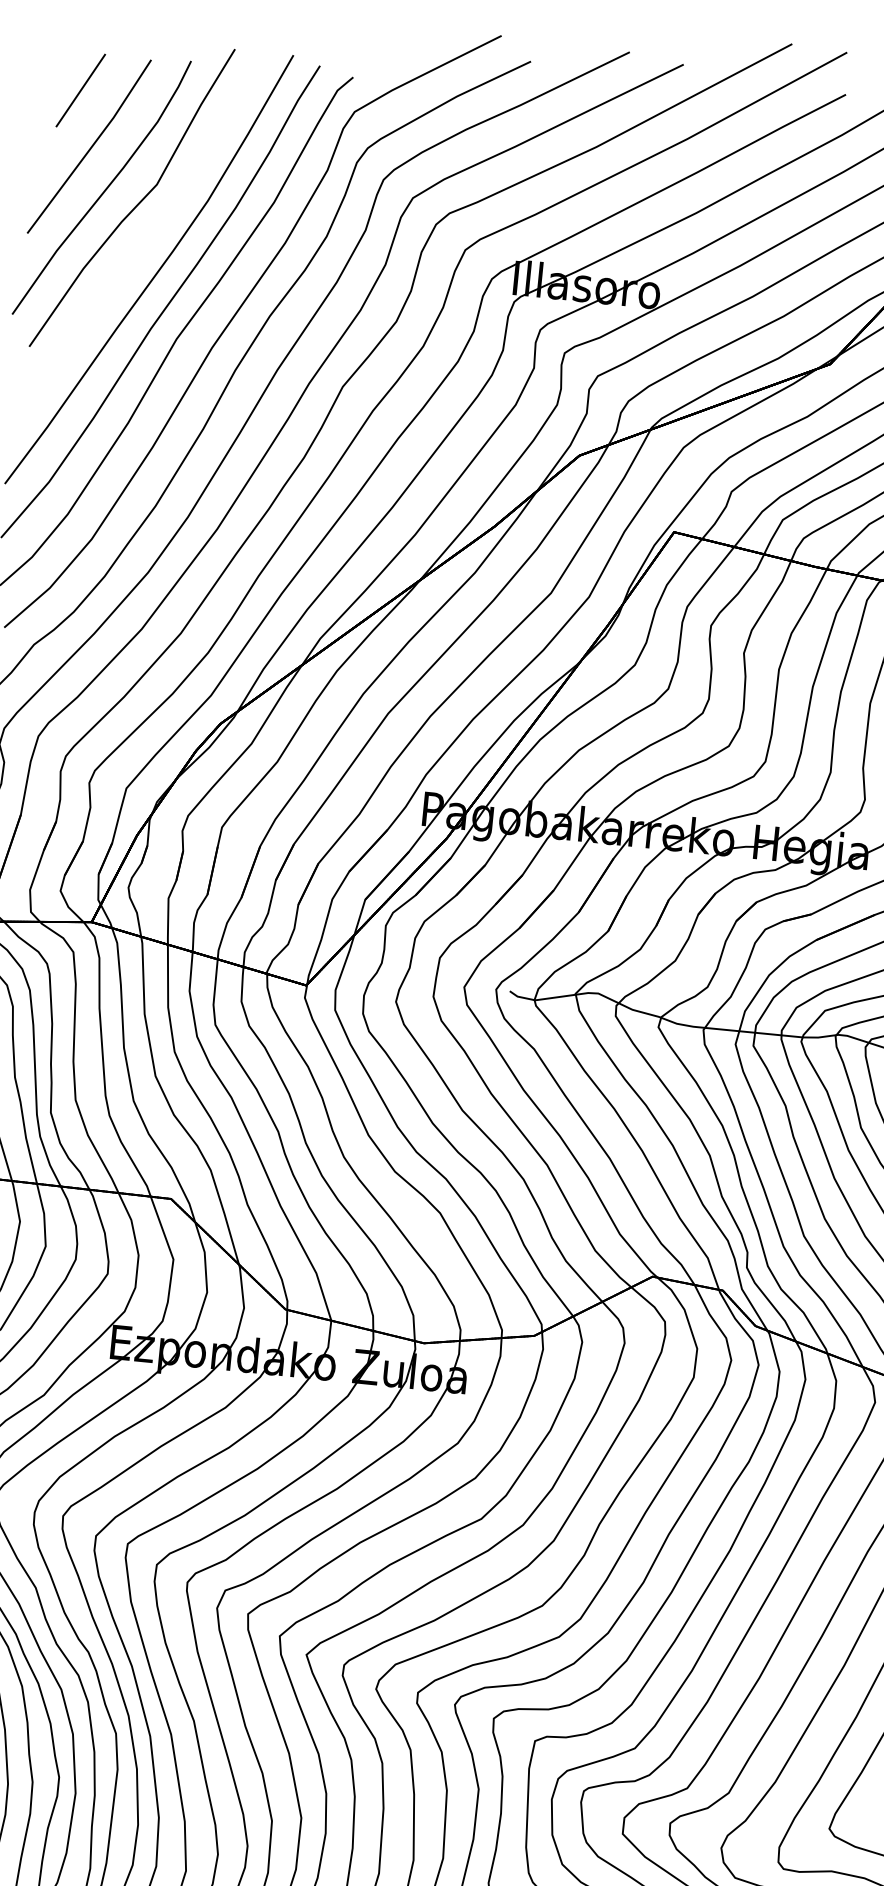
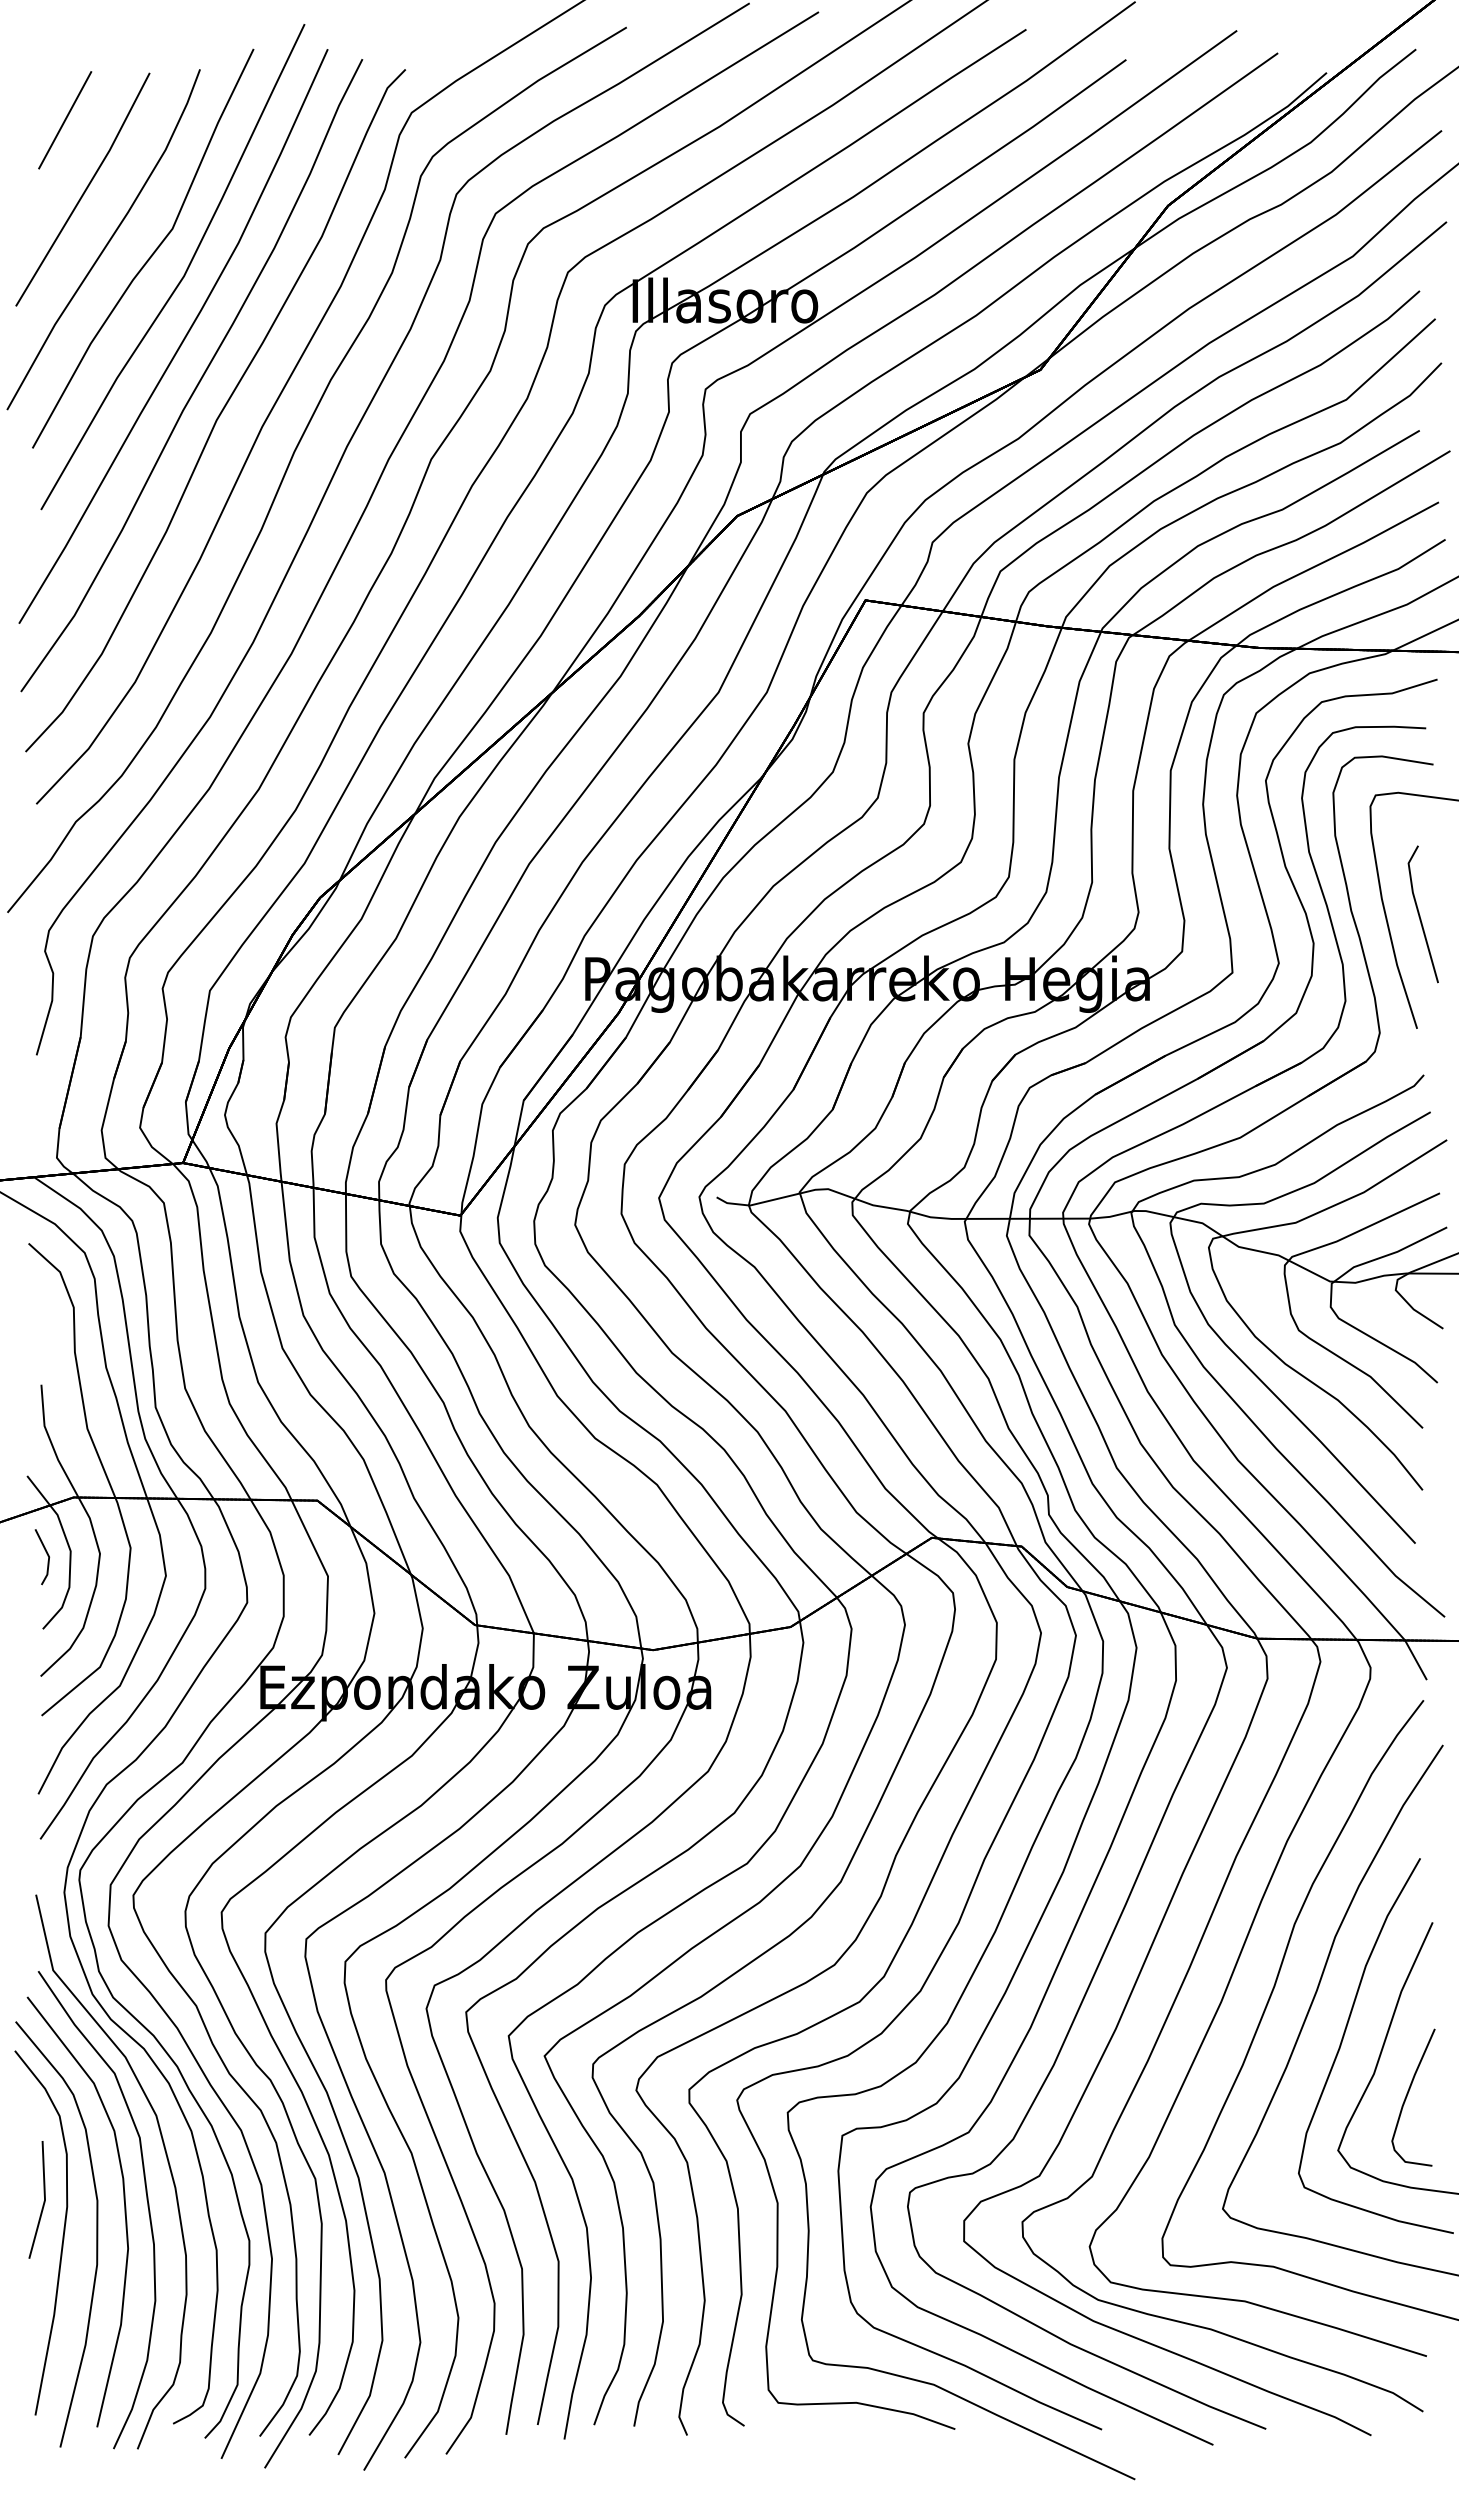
part: (162, 220) -> (184, 272), added

